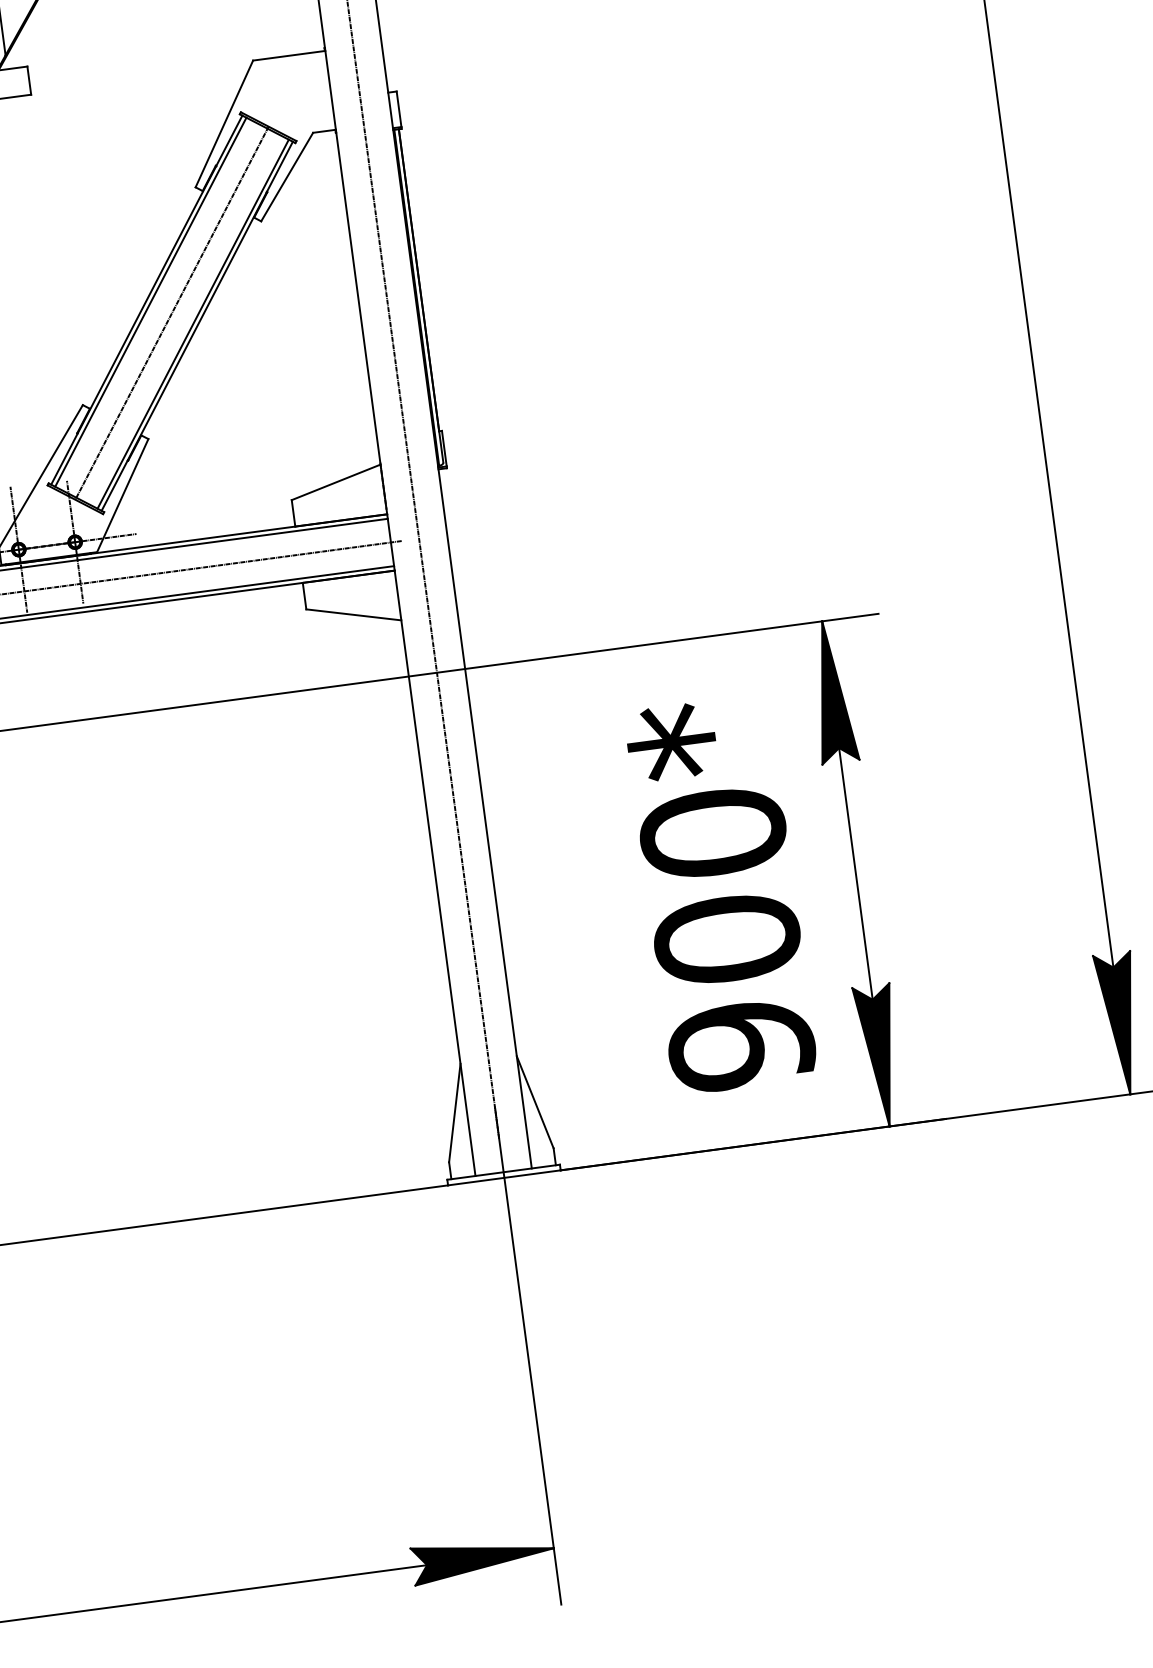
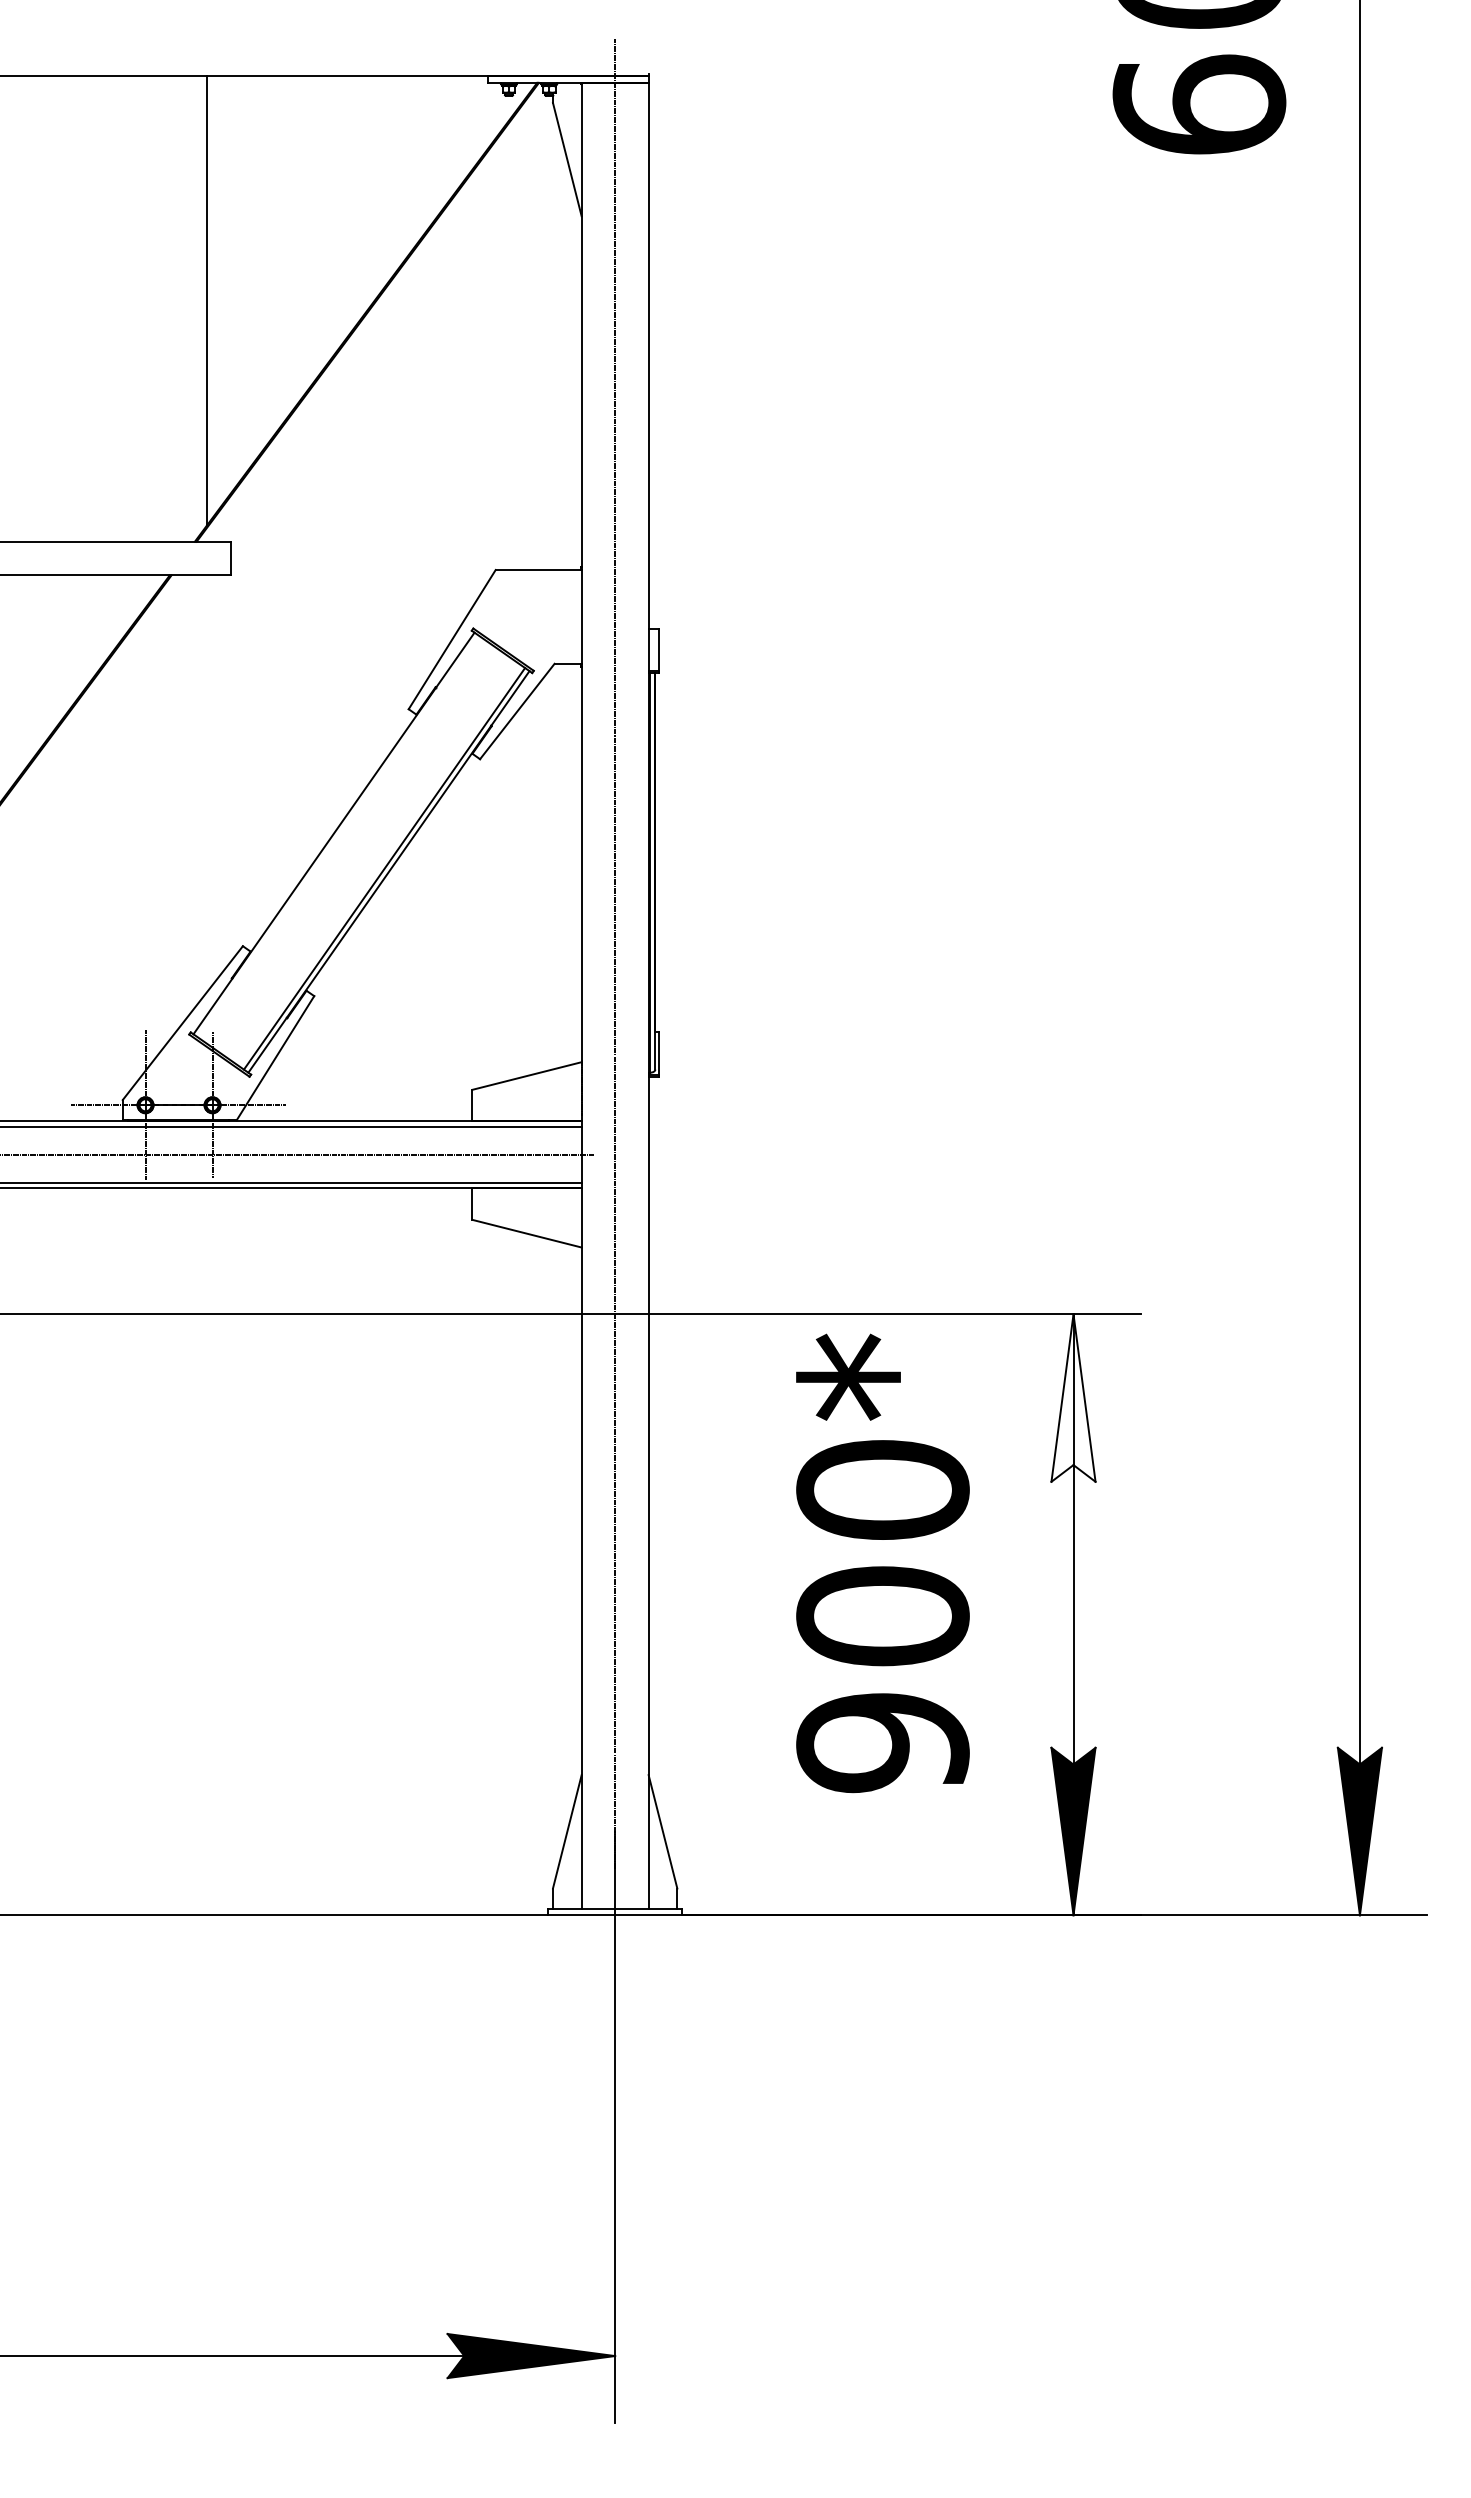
line: (150, 302) -> (338, 836), removed
line: (172, 313) -> (361, 852), removed
fill: (831, 691) -> (1073, 1397), removed
text: (721, 895) -> (882, 1563), moved

